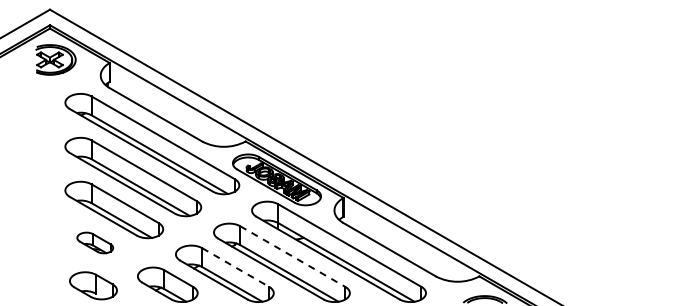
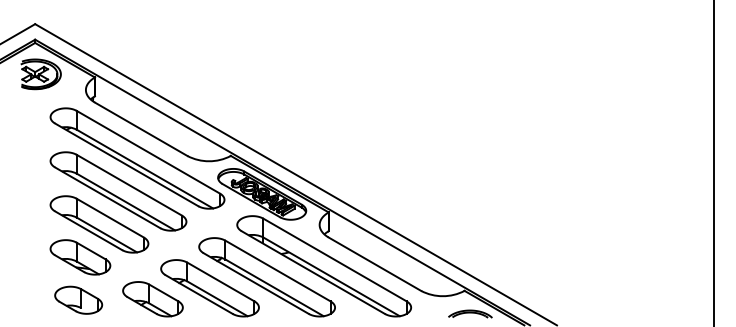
part: (95, 243) -> (80, 257), size x1.67
line: (293, 257) -> (278, 271), dashed -> solid
line: (235, 268) -> (220, 282), dashed -> solid

